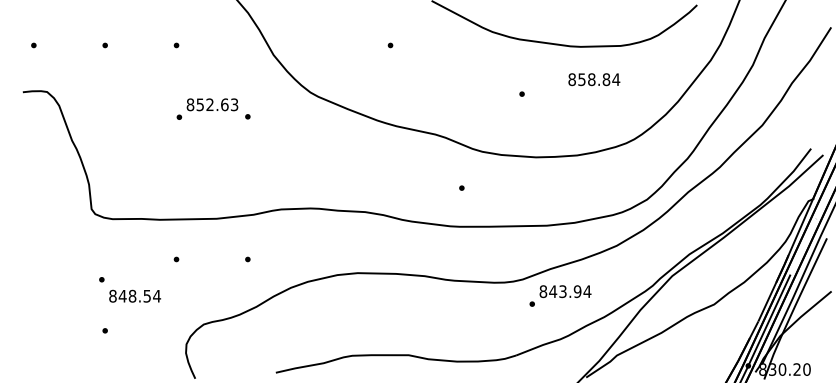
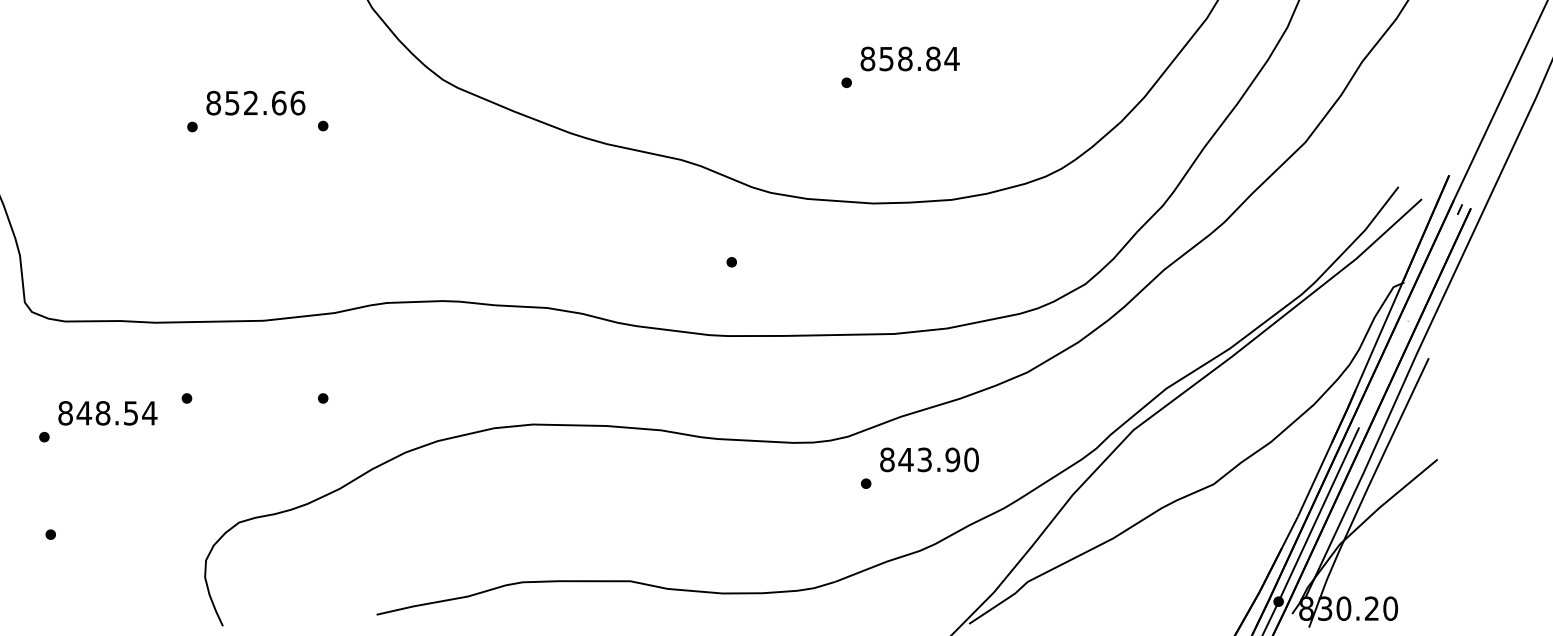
text: (594, 79) -> (910, 58), moved
text: (234, 104) -> (297, 102), 852.63 -> 852.66
text: (587, 291) -> (971, 459), 843.94 -> 843.90
text: (134, 295) -> (106, 411), moved

